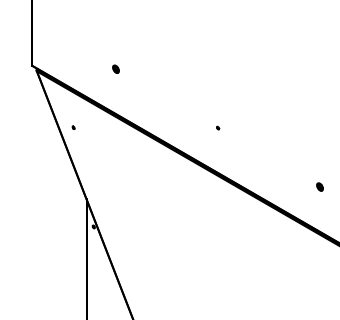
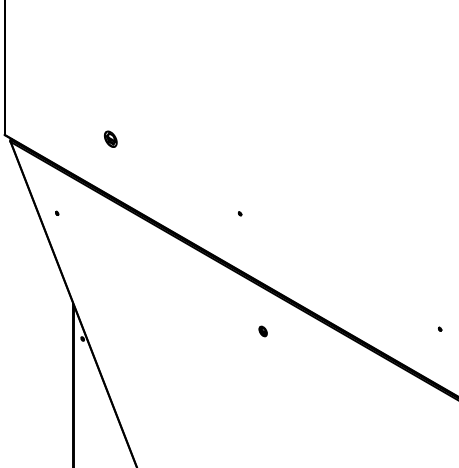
part: (115, 69) -> (110, 139), size x1.6
part: (319, 187) -> (262, 331), moved

